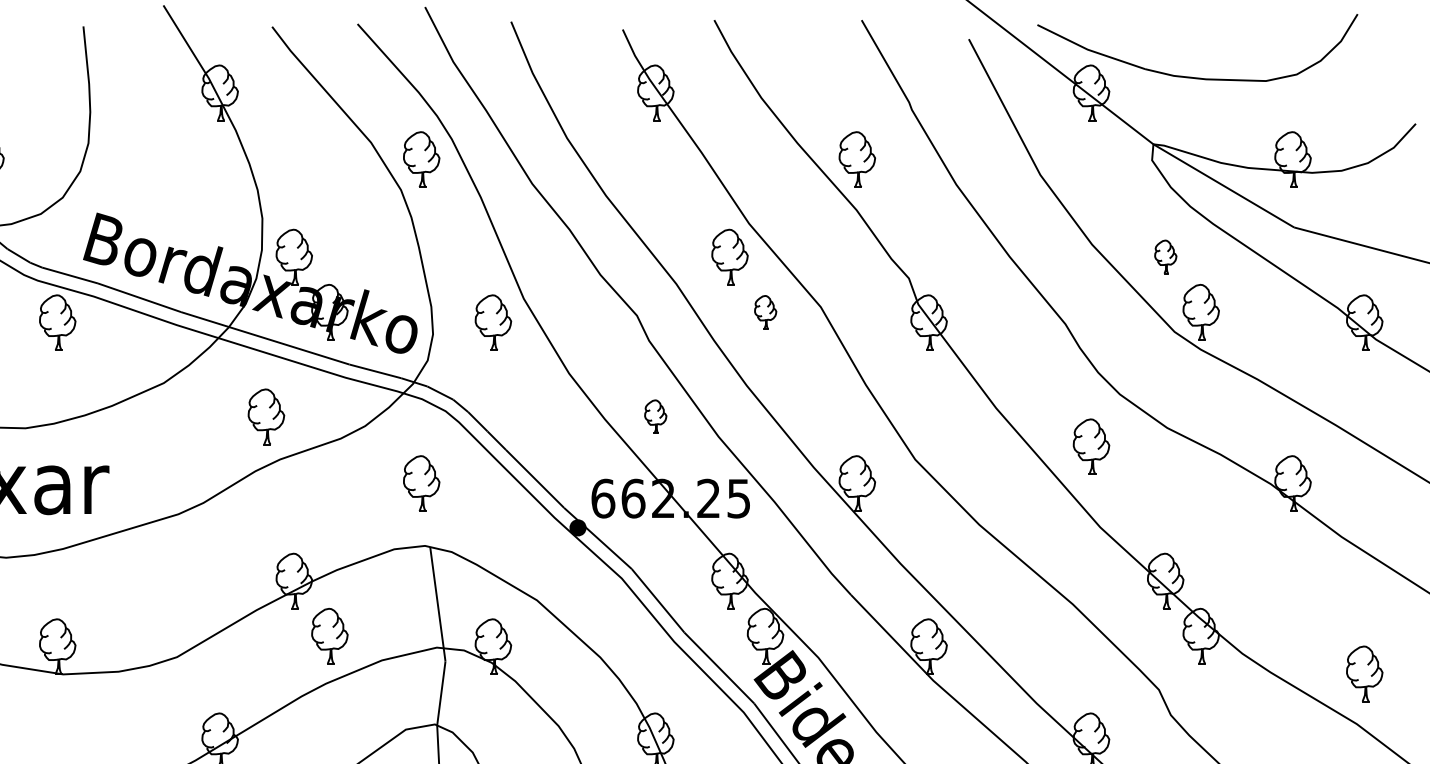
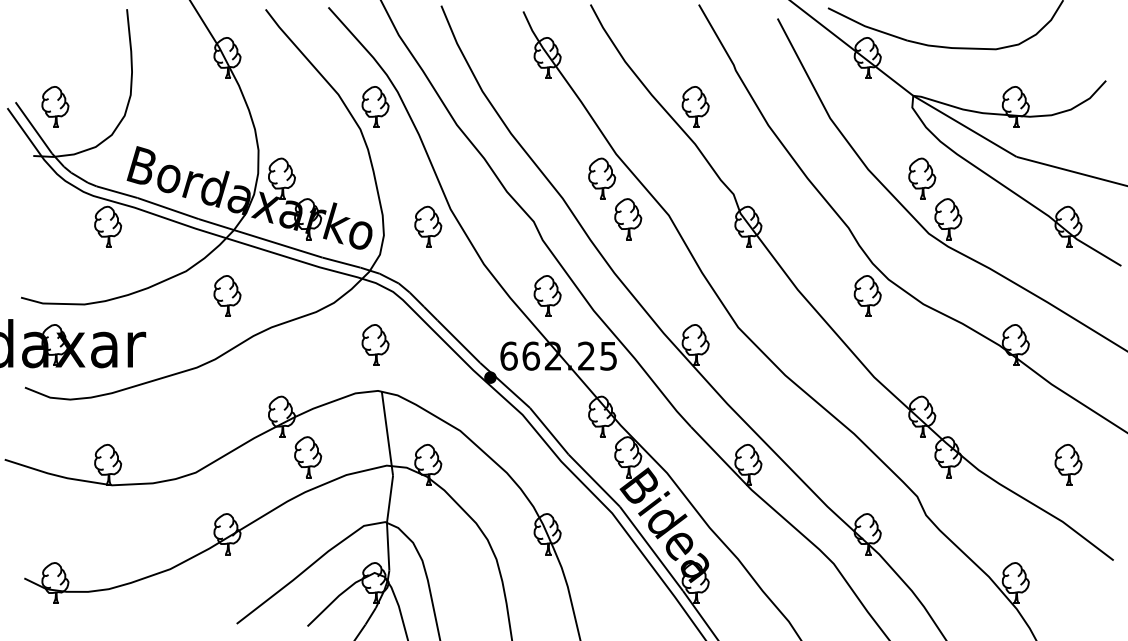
part: (1165, 256) -> (922, 178), size x1.67
part: (765, 312) -> (628, 219), size x1.67
part: (266, 416) -> (227, 295), moved
part: (655, 416) -> (547, 295), size x1.67
part: (1091, 446) -> (867, 295), moved
part: (1364, 673) -> (1068, 464), moved

